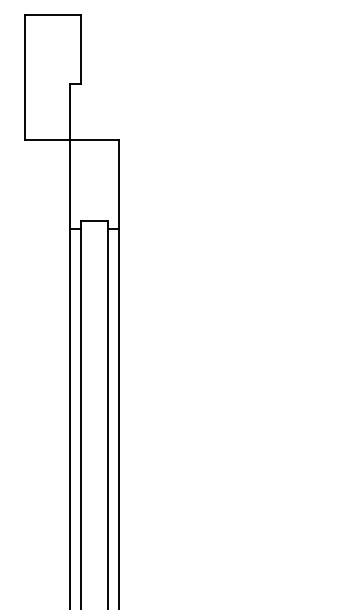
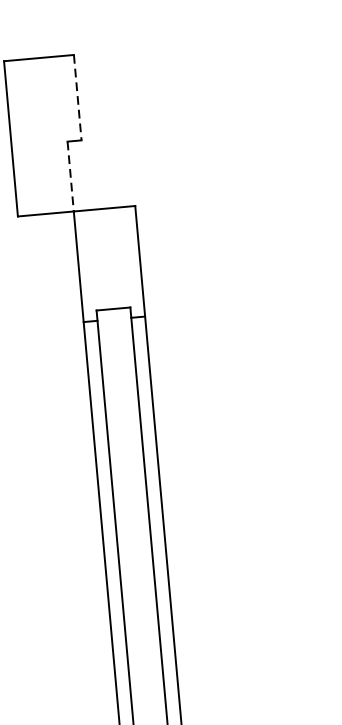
line: (80, 50) -> (77, 98), solid -> dashed
line: (69, 112) -> (70, 177), solid -> dashed

